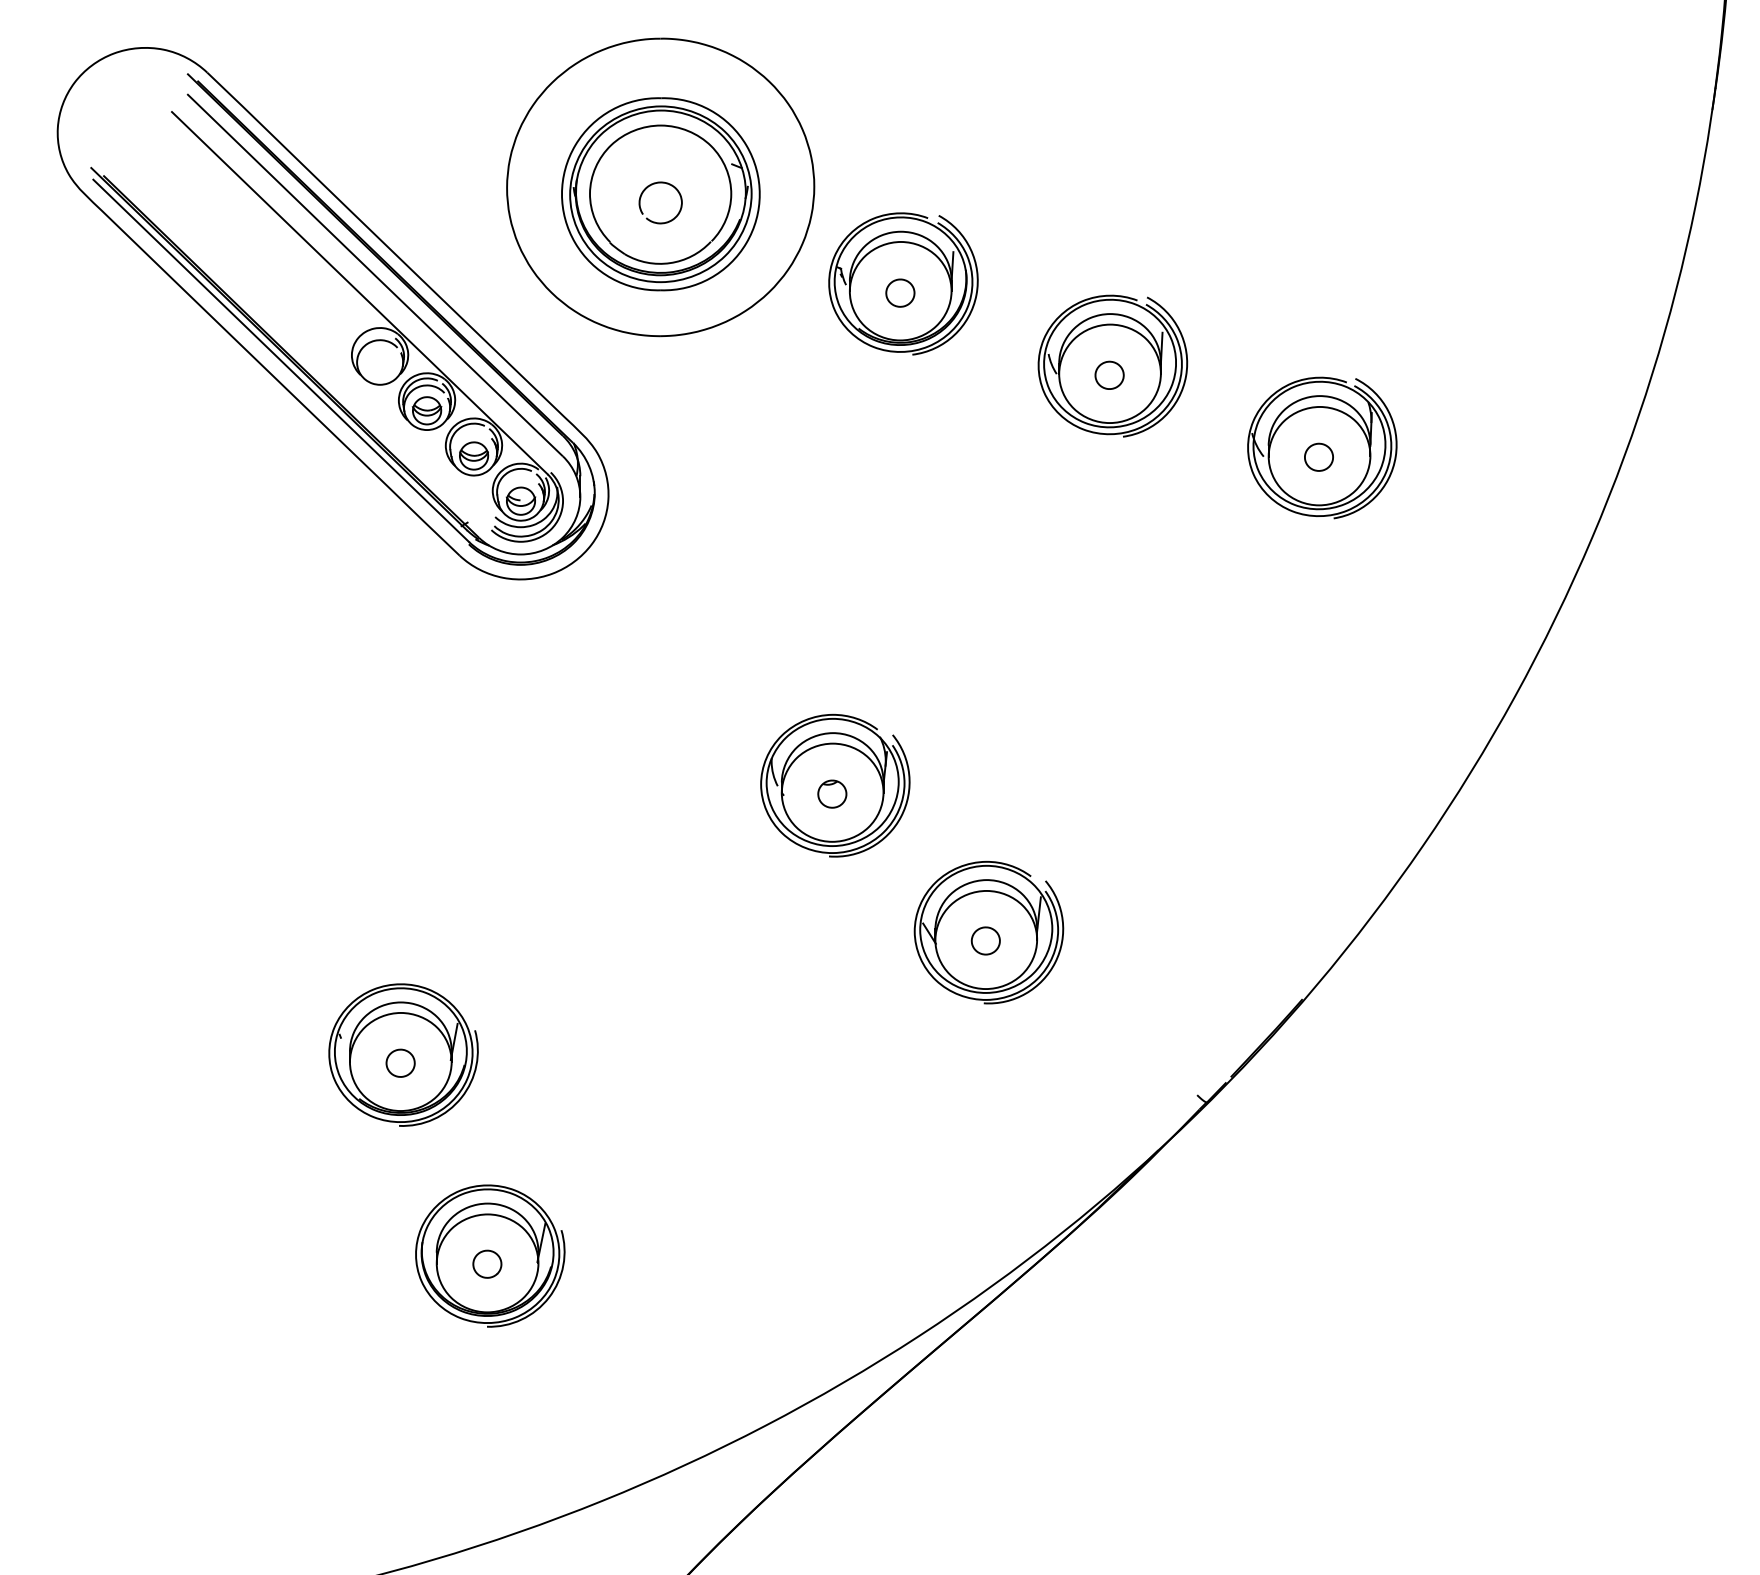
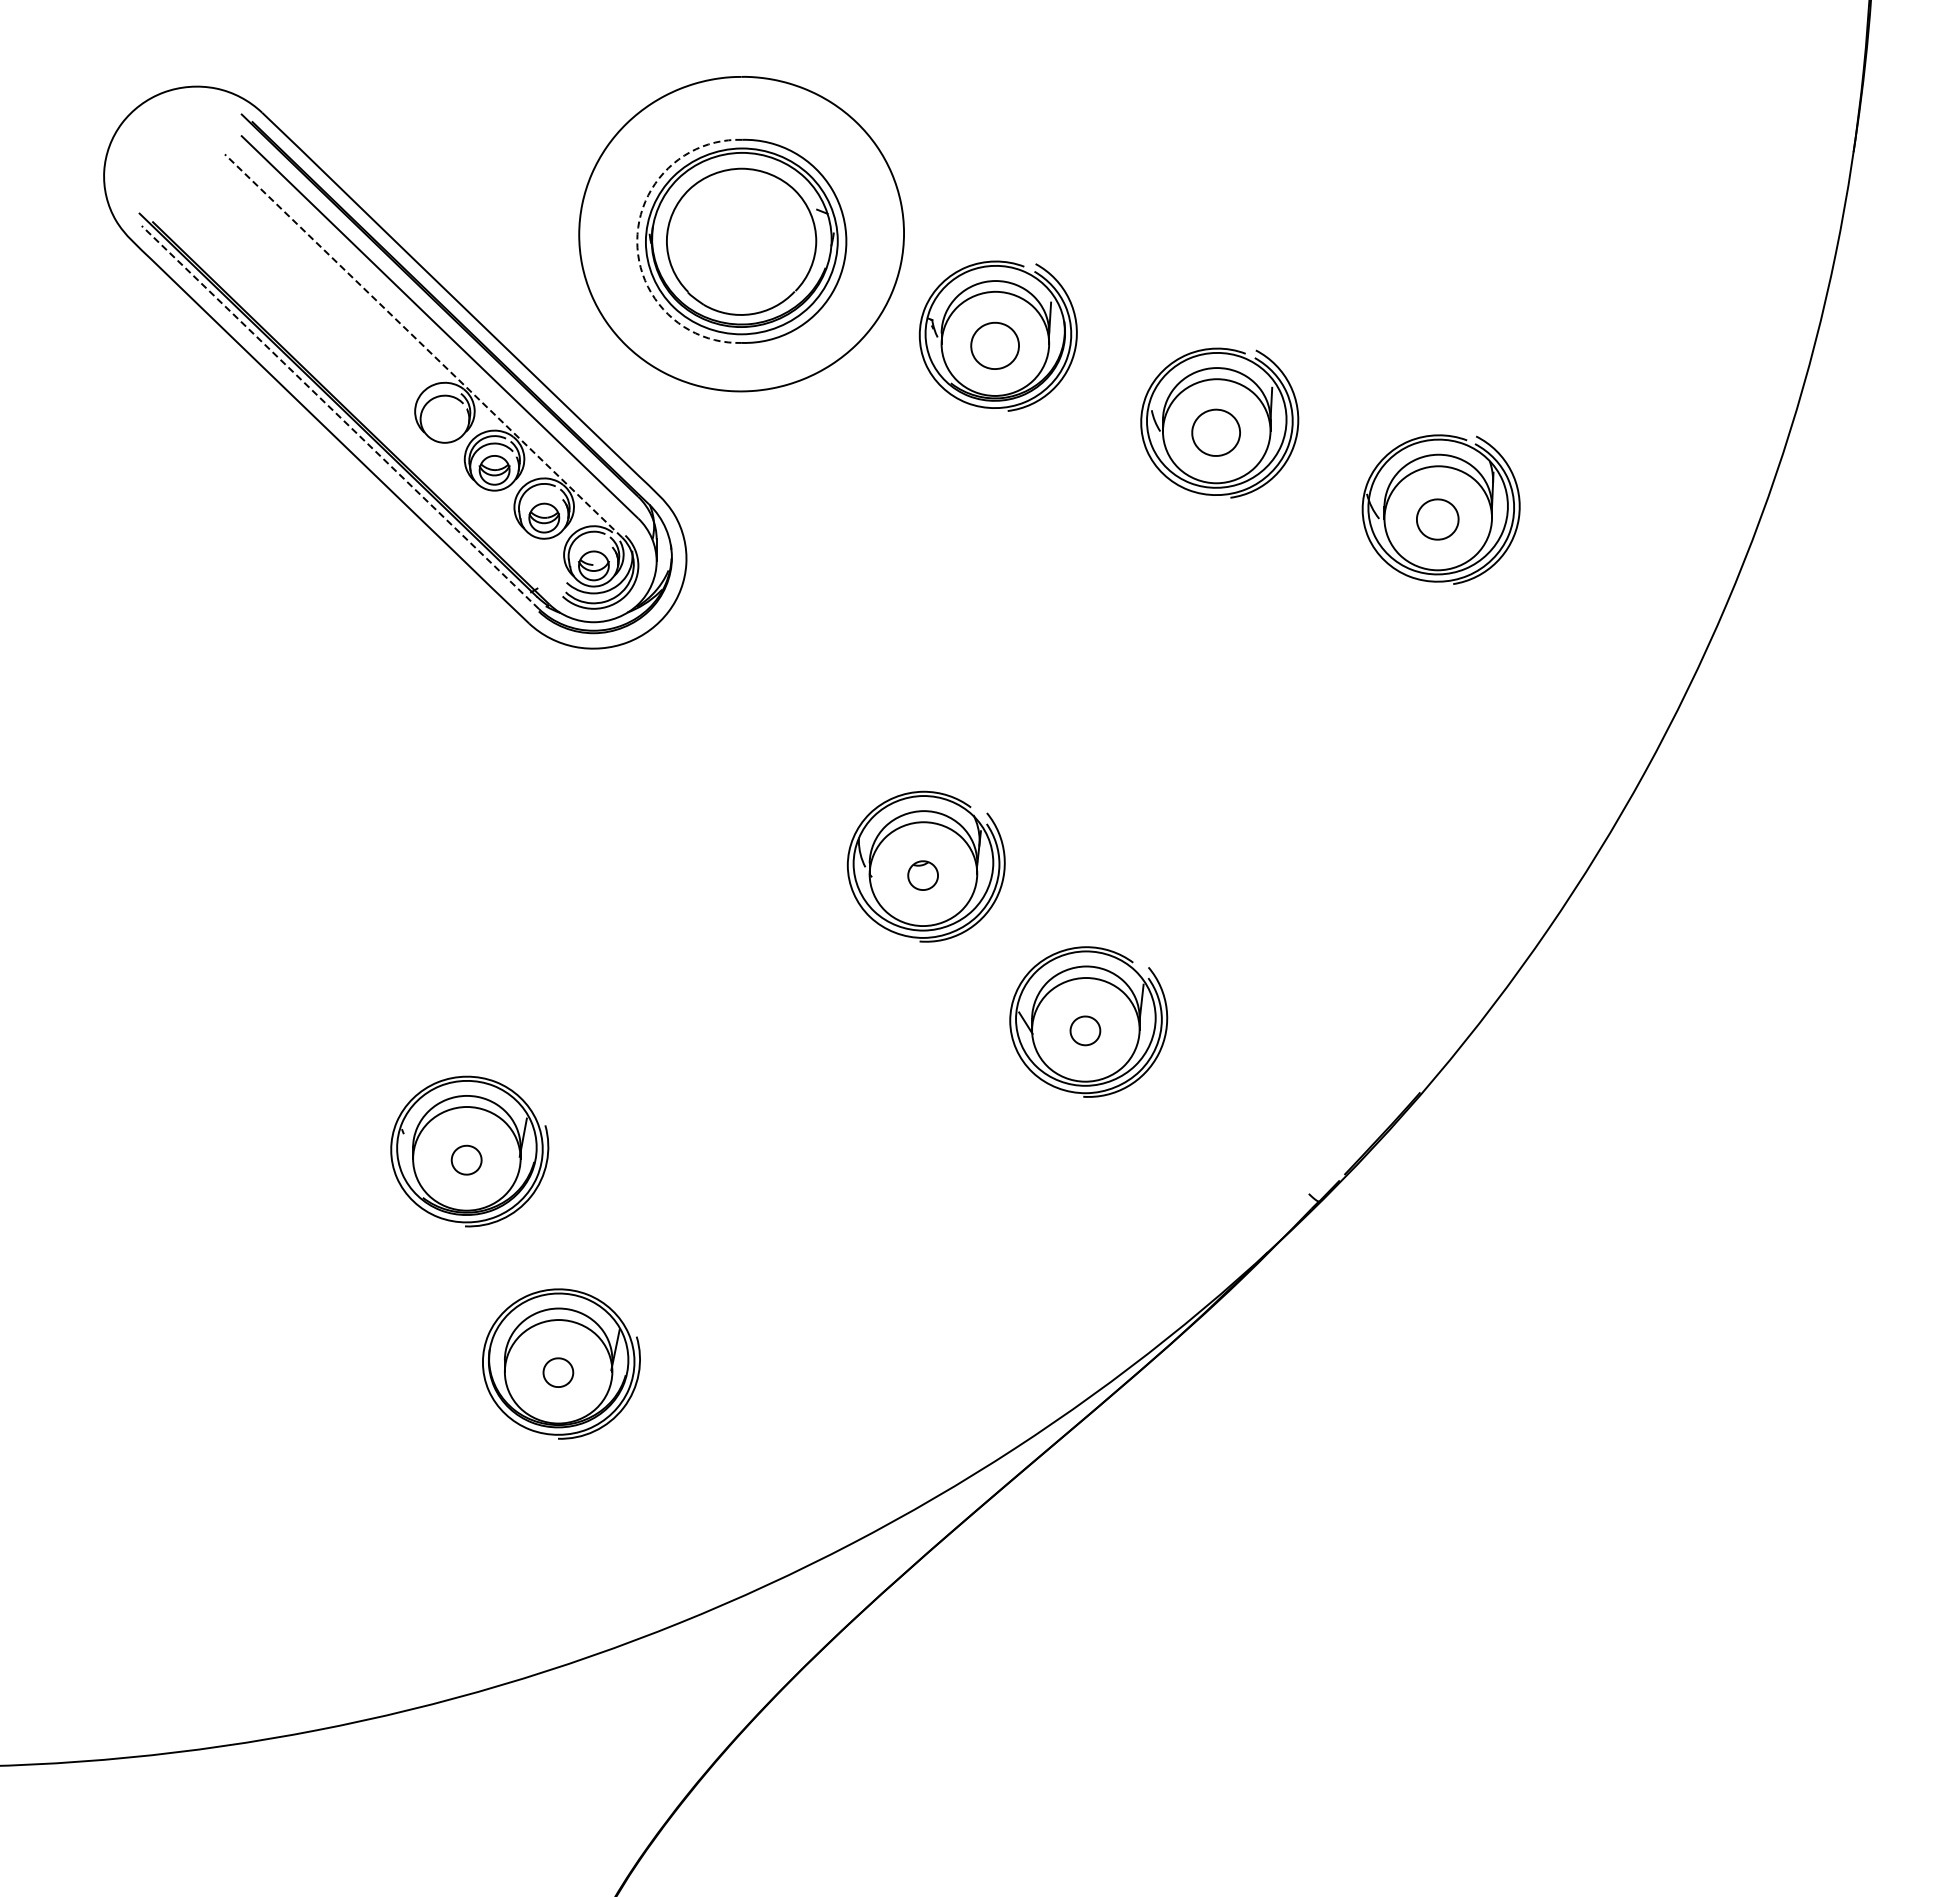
curve: (657, 183) -> (738, 230), removed
arc: (562, 194) -> (637, 241), solid -> dashed
line: (359, 292) -> (423, 345), solid -> dashed
part: (899, 292) -> (994, 345), size x1.6
line: (281, 360) -> (340, 417), solid -> dashed
part: (1109, 375) -> (1216, 432), size x1.6
part: (1318, 457) -> (1437, 519), size x1.4

